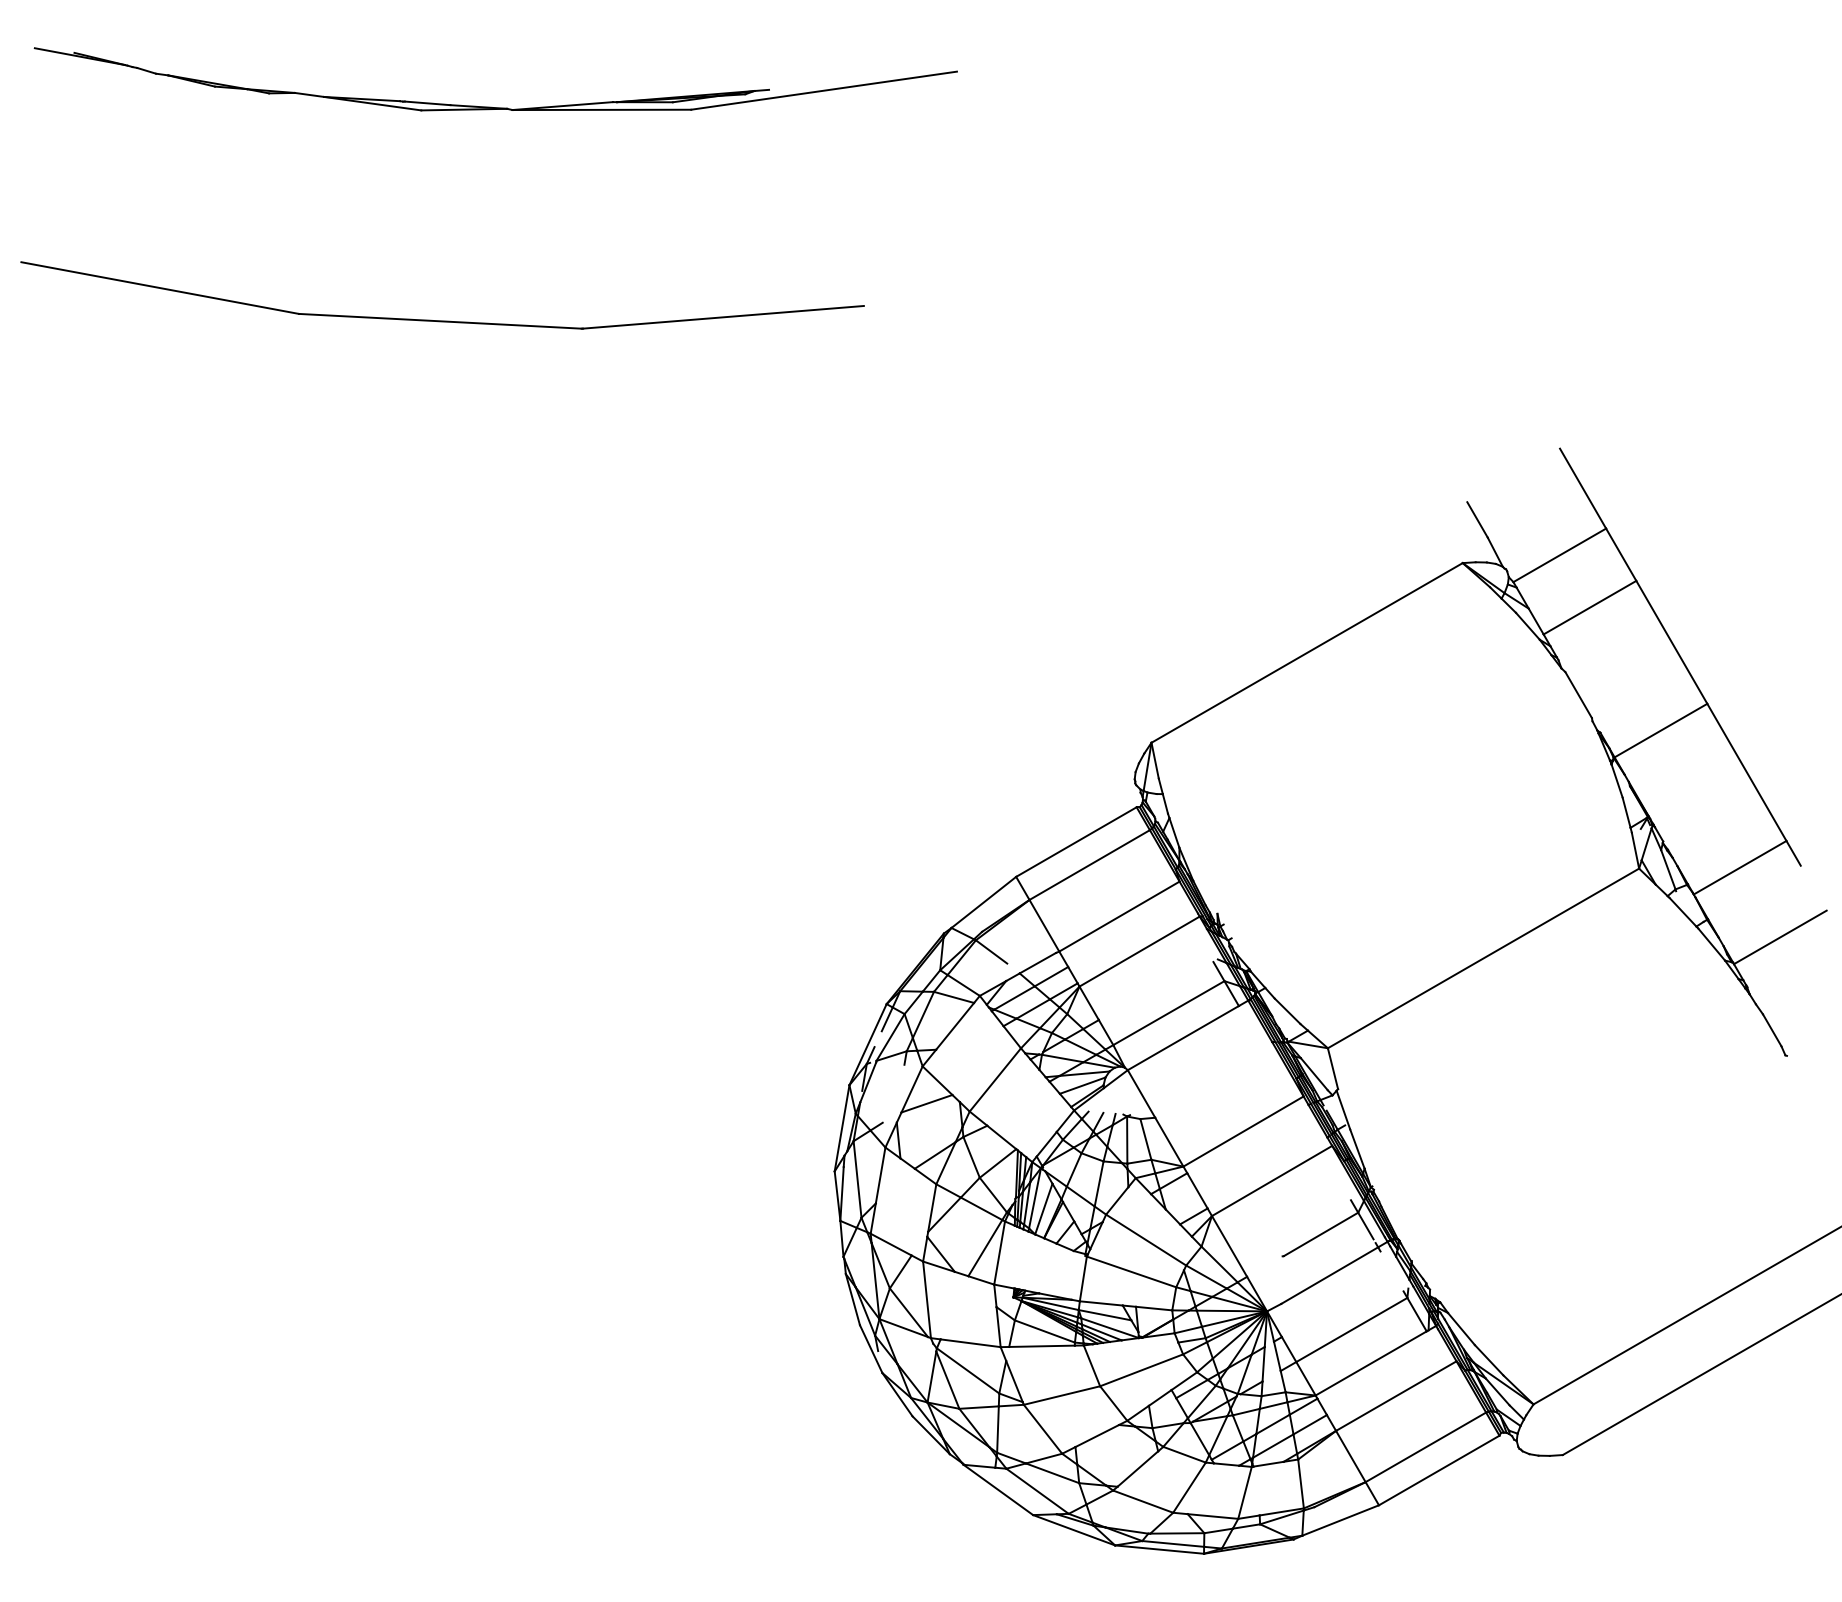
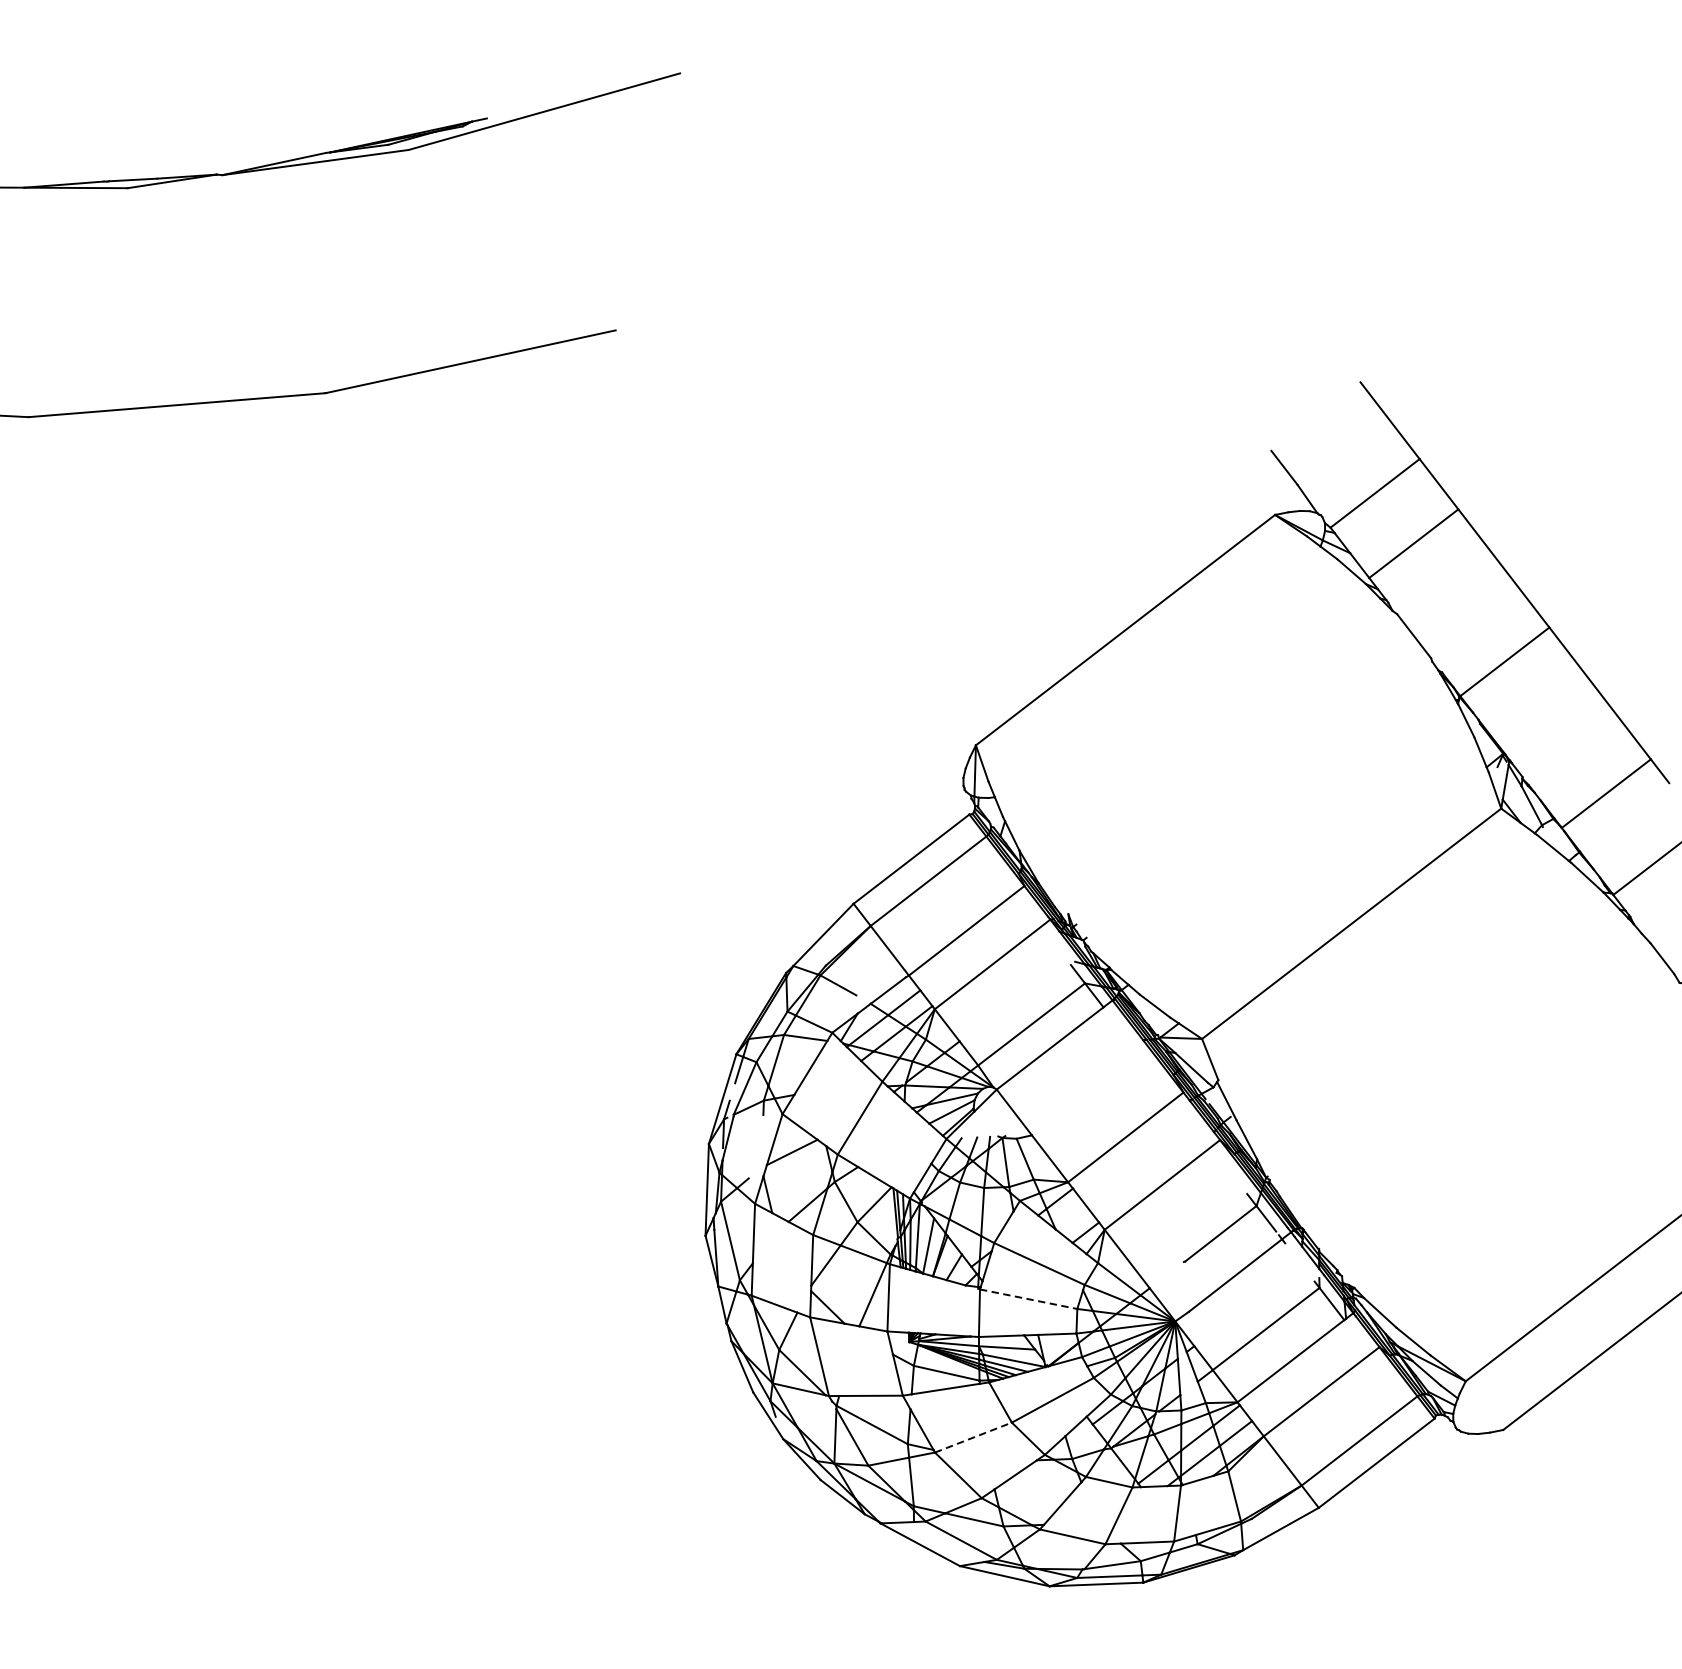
line: (1132, 1272) -> (1029, 1299), solid -> dashed
line: (1062, 1395) -> (973, 1437), solid -> dashed

